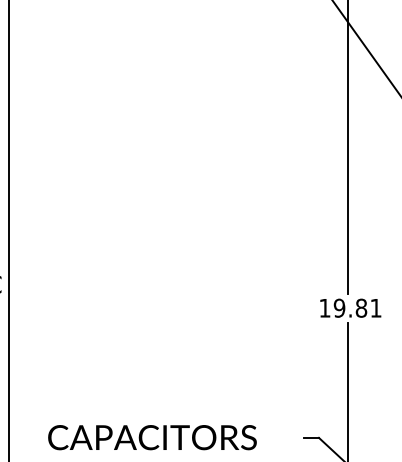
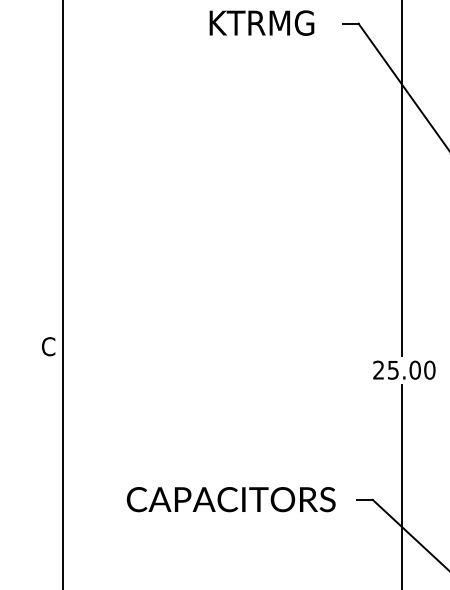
text: (350, 307) -> (404, 369), 19.81 -> 25.00
text: (152, 437) -> (231, 499), moved

